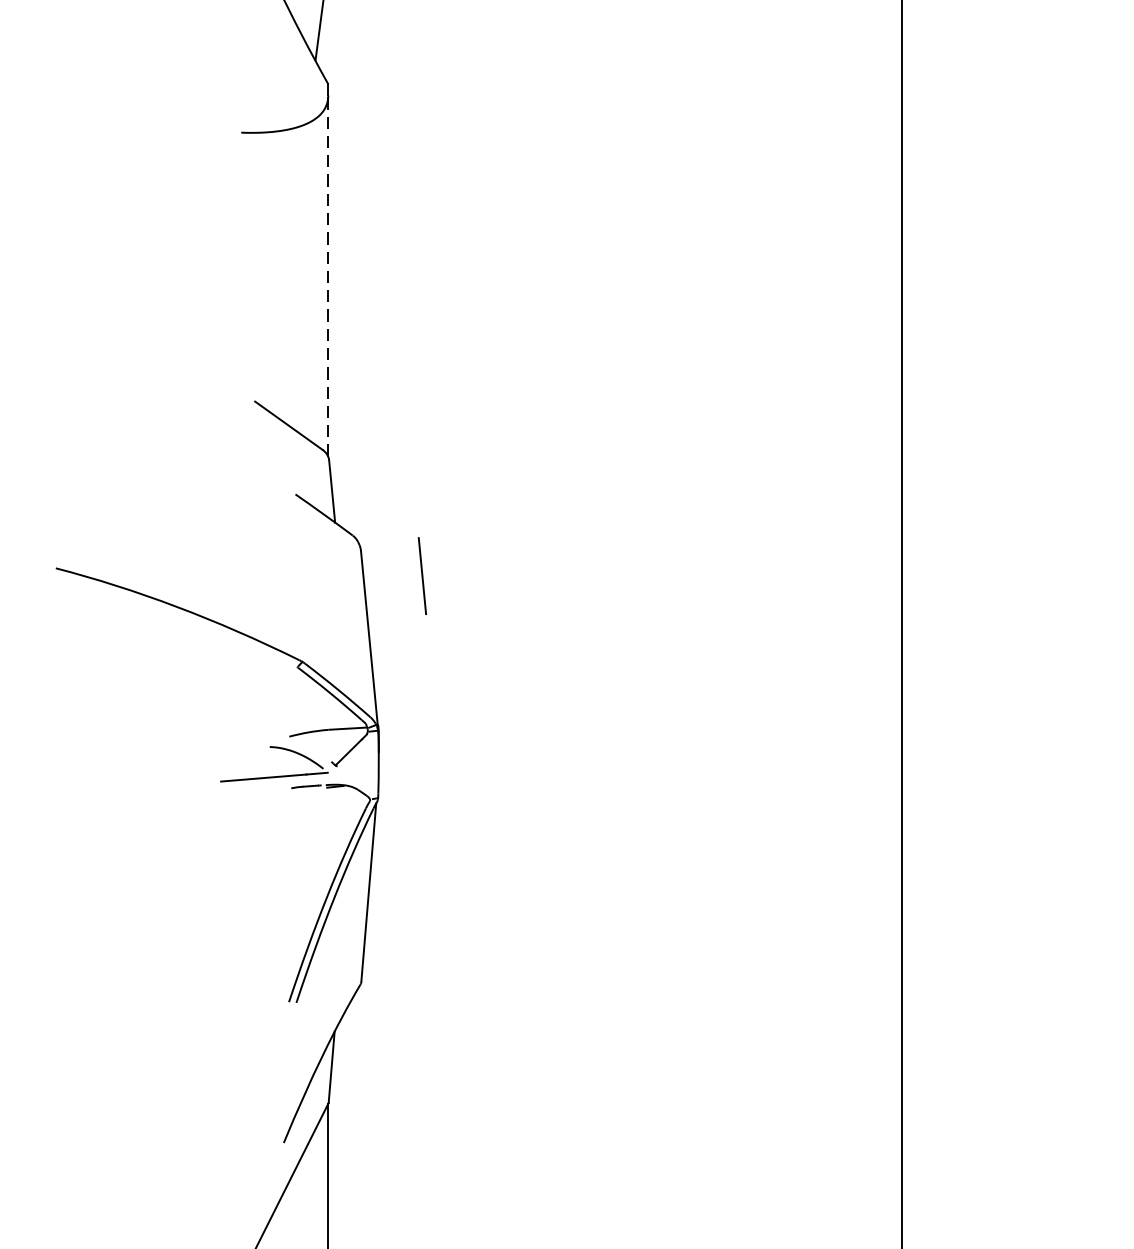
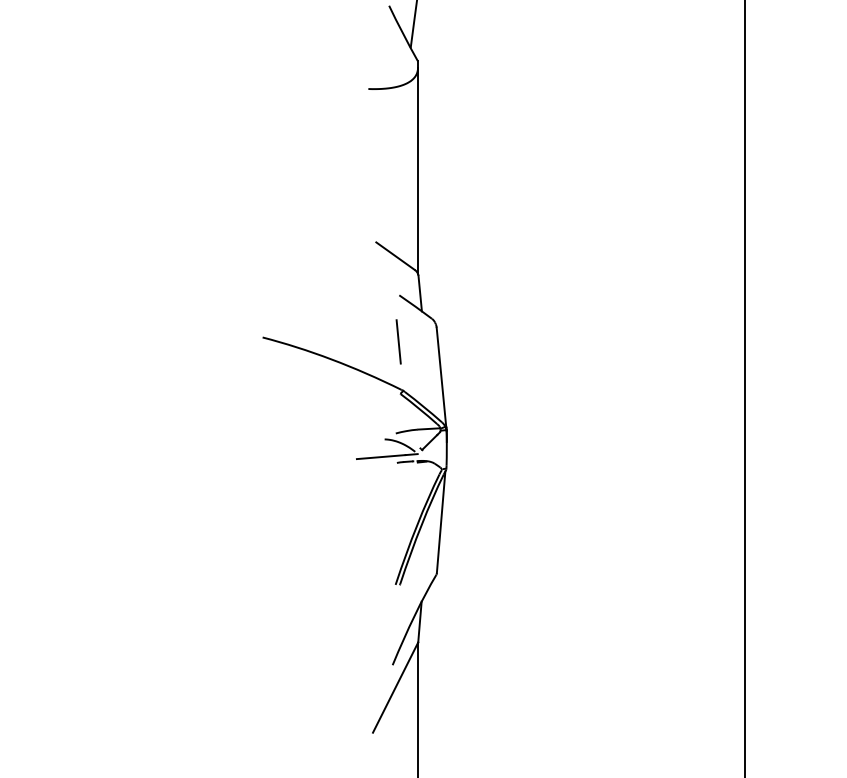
line: (329, 275) -> (418, 170), dashed -> solid
line: (422, 575) -> (398, 341), moved

